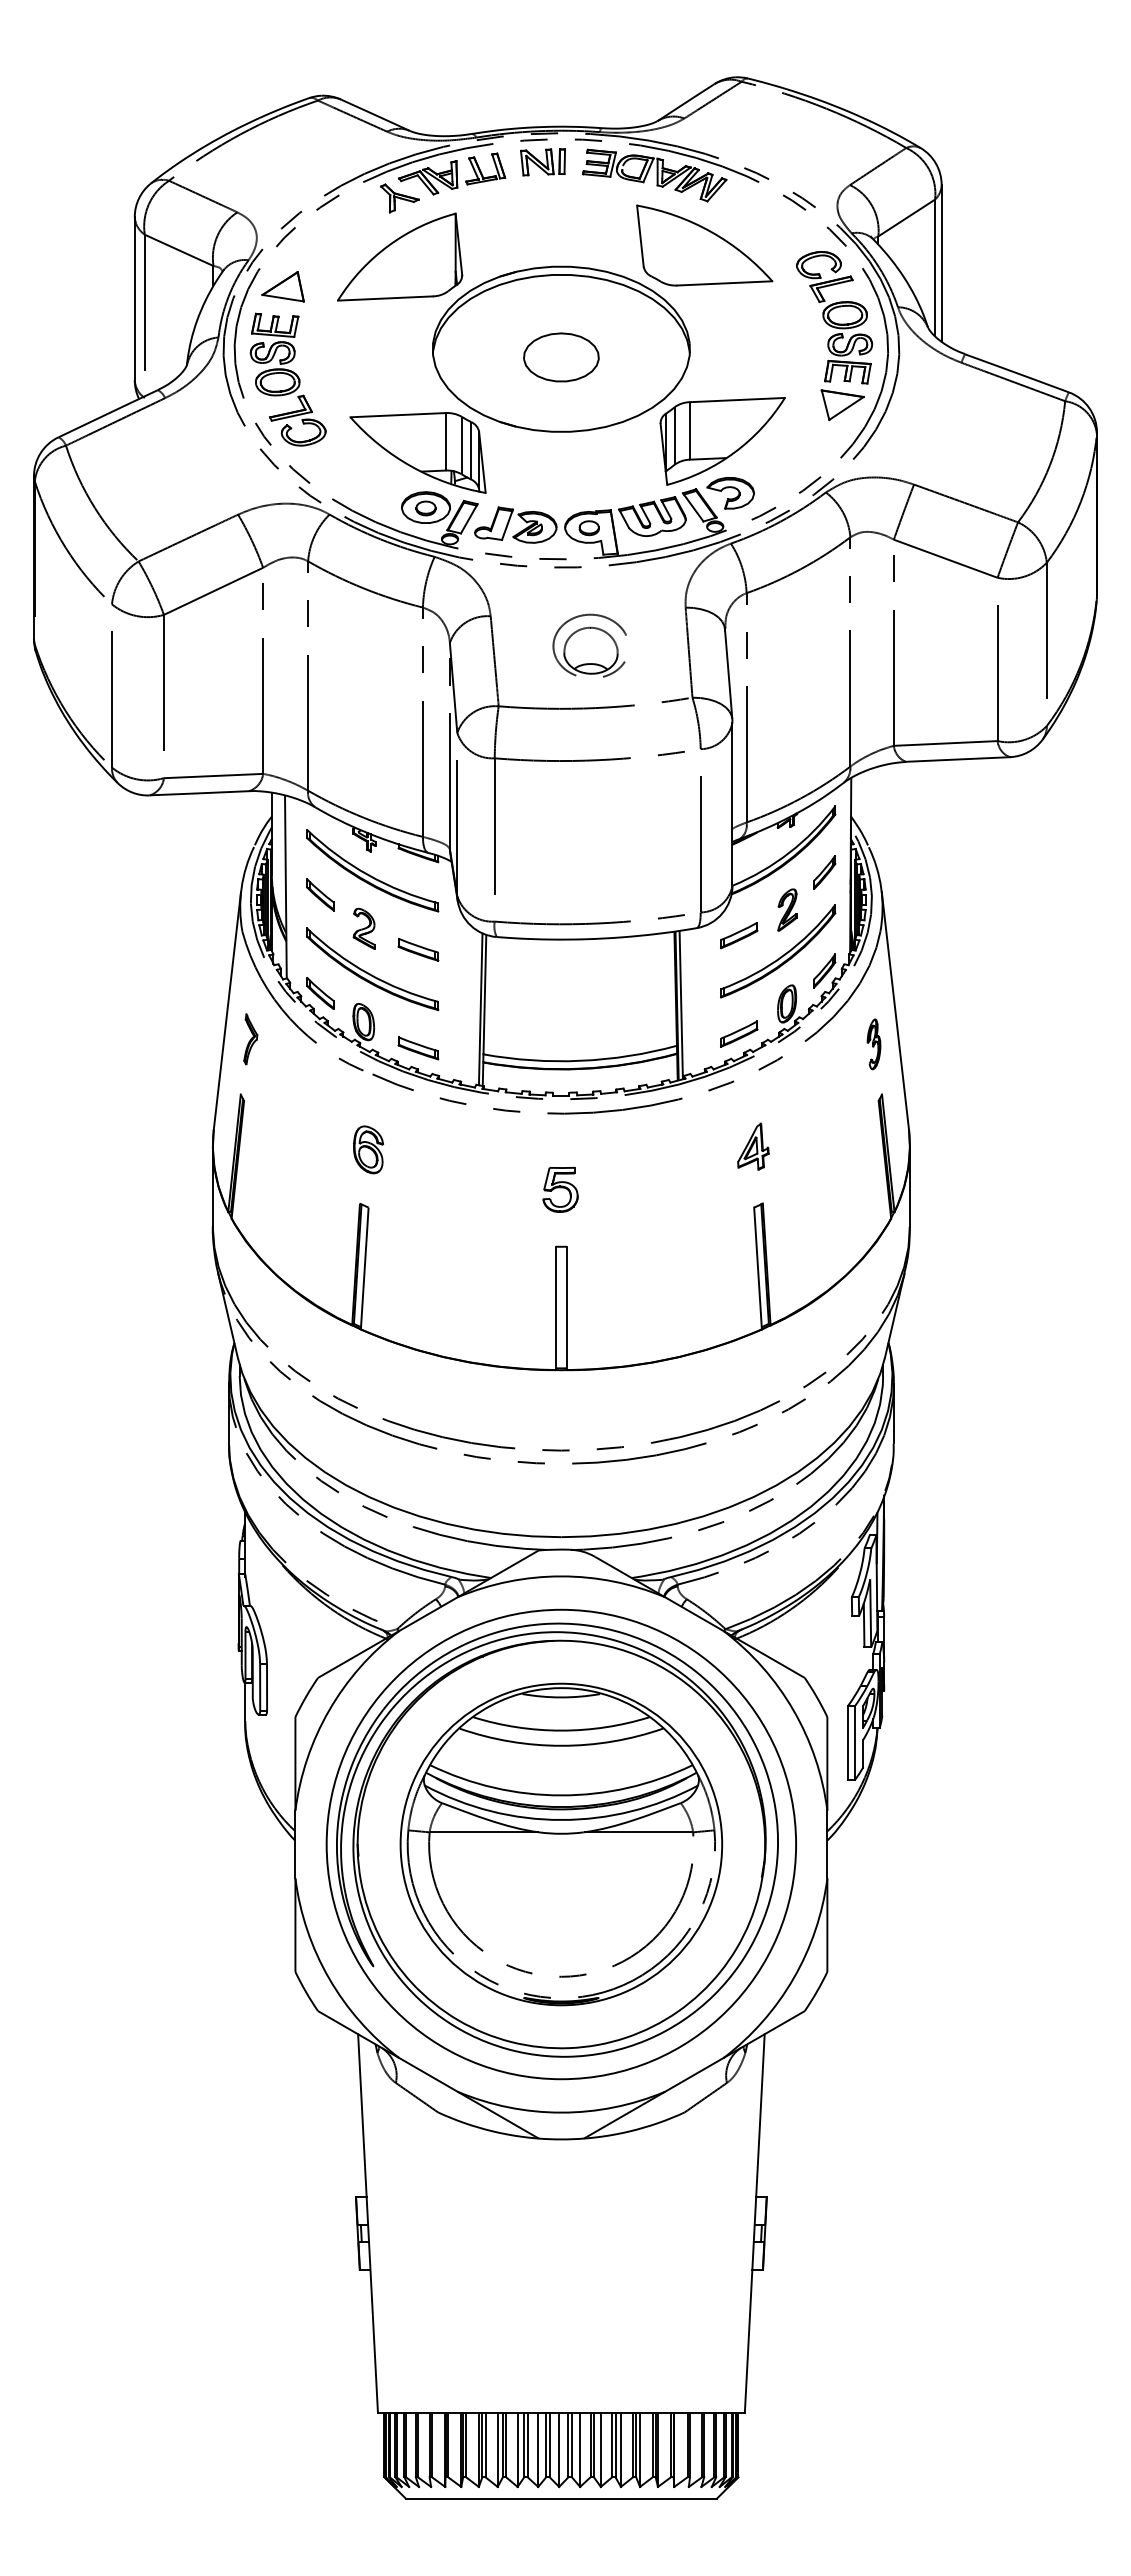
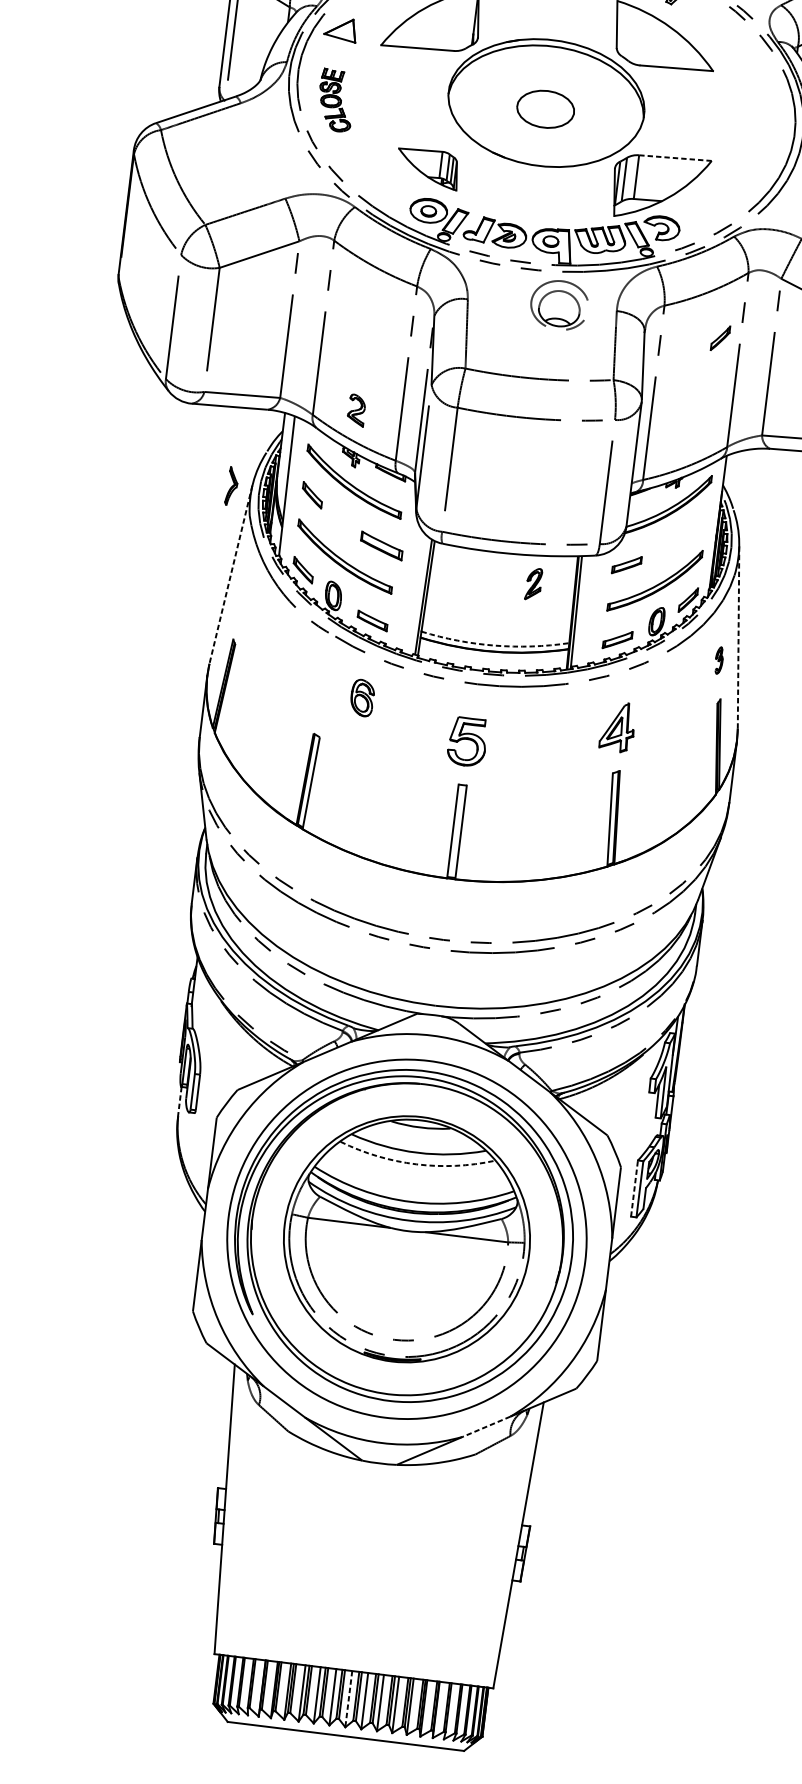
part: (834, 335) -> (755, 118), removed
part: (287, 379) -> (335, 100), size x0.6
line: (737, 400) -> (675, 158), solid -> dashed
part: (417, 452) -> (427, 168), size x0.6
part: (589, 645) -> (558, 304), moved
part: (824, 872) -> (720, 338), moved
part: (787, 909) -> (533, 583), moved
part: (363, 928) -> (356, 410), moved
part: (418, 949) -> (381, 545), size x1.4
line: (227, 1010) -> (231, 574), solid -> dashed
line: (895, 1010) -> (738, 636), solid -> dashed
part: (250, 1039) -> (231, 486), moved
part: (873, 1044) -> (718, 660), size x0.7
arc: (580, 1060) -> (494, 645), solid -> dashed
part: (753, 1146) -> (618, 726), size x1.4
part: (368, 1149) -> (362, 697), moved
part: (560, 1189) -> (467, 741), size x1.4
line: (245, 1702) -> (180, 1101), solid -> dashed
line: (848, 1742) -> (634, 1188), solid -> dashed
arc: (561, 1745) -> (416, 1164), solid -> dashed
line: (694, 2074) -> (486, 1426), solid -> dashed
line: (559, 2449) -> (349, 1698), solid -> dashed

